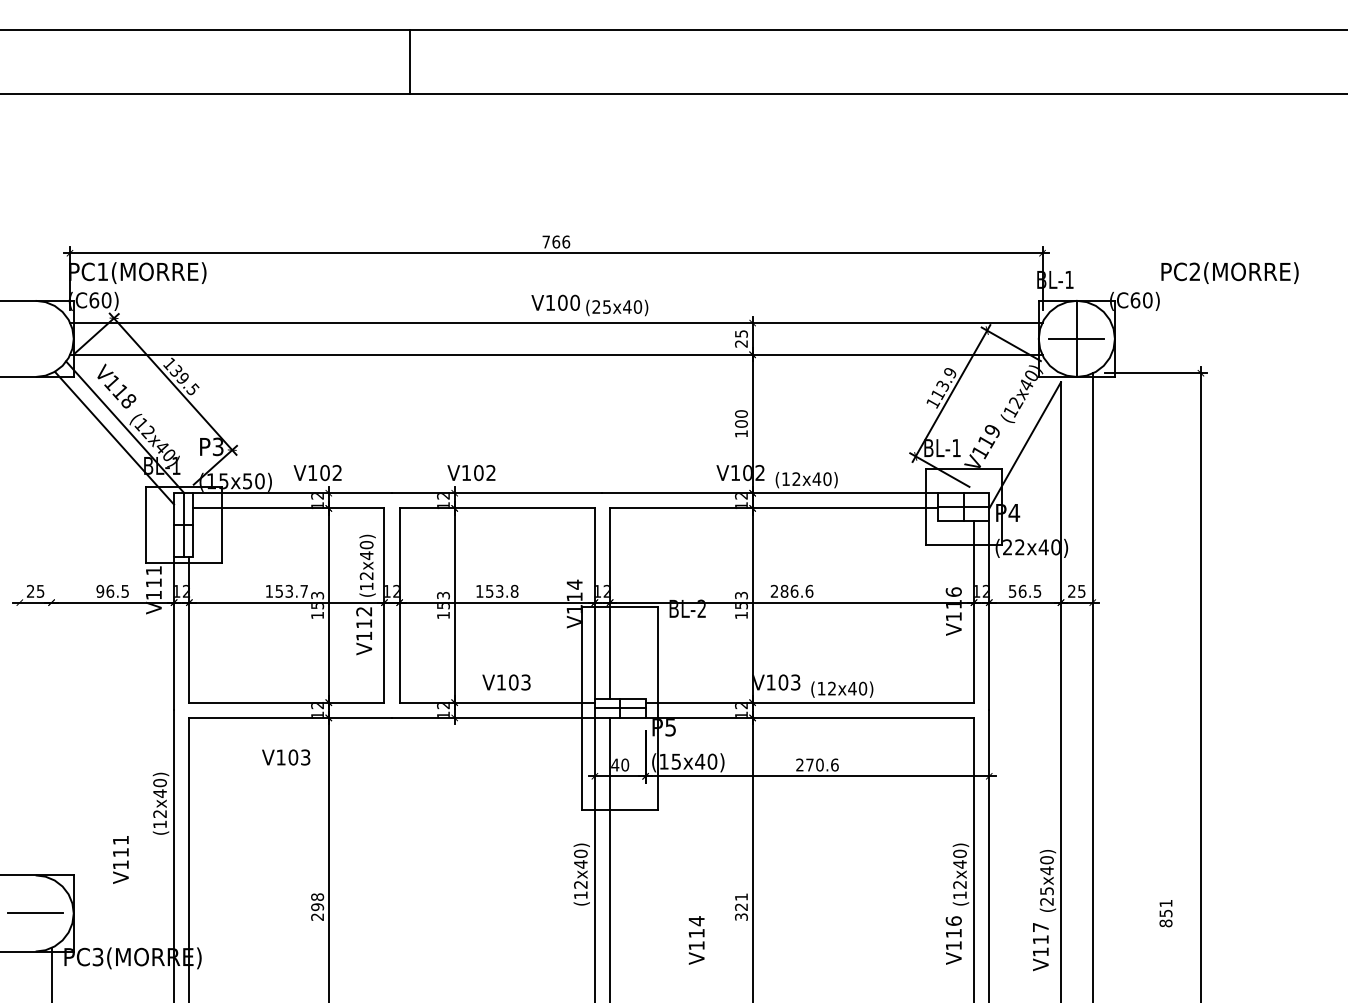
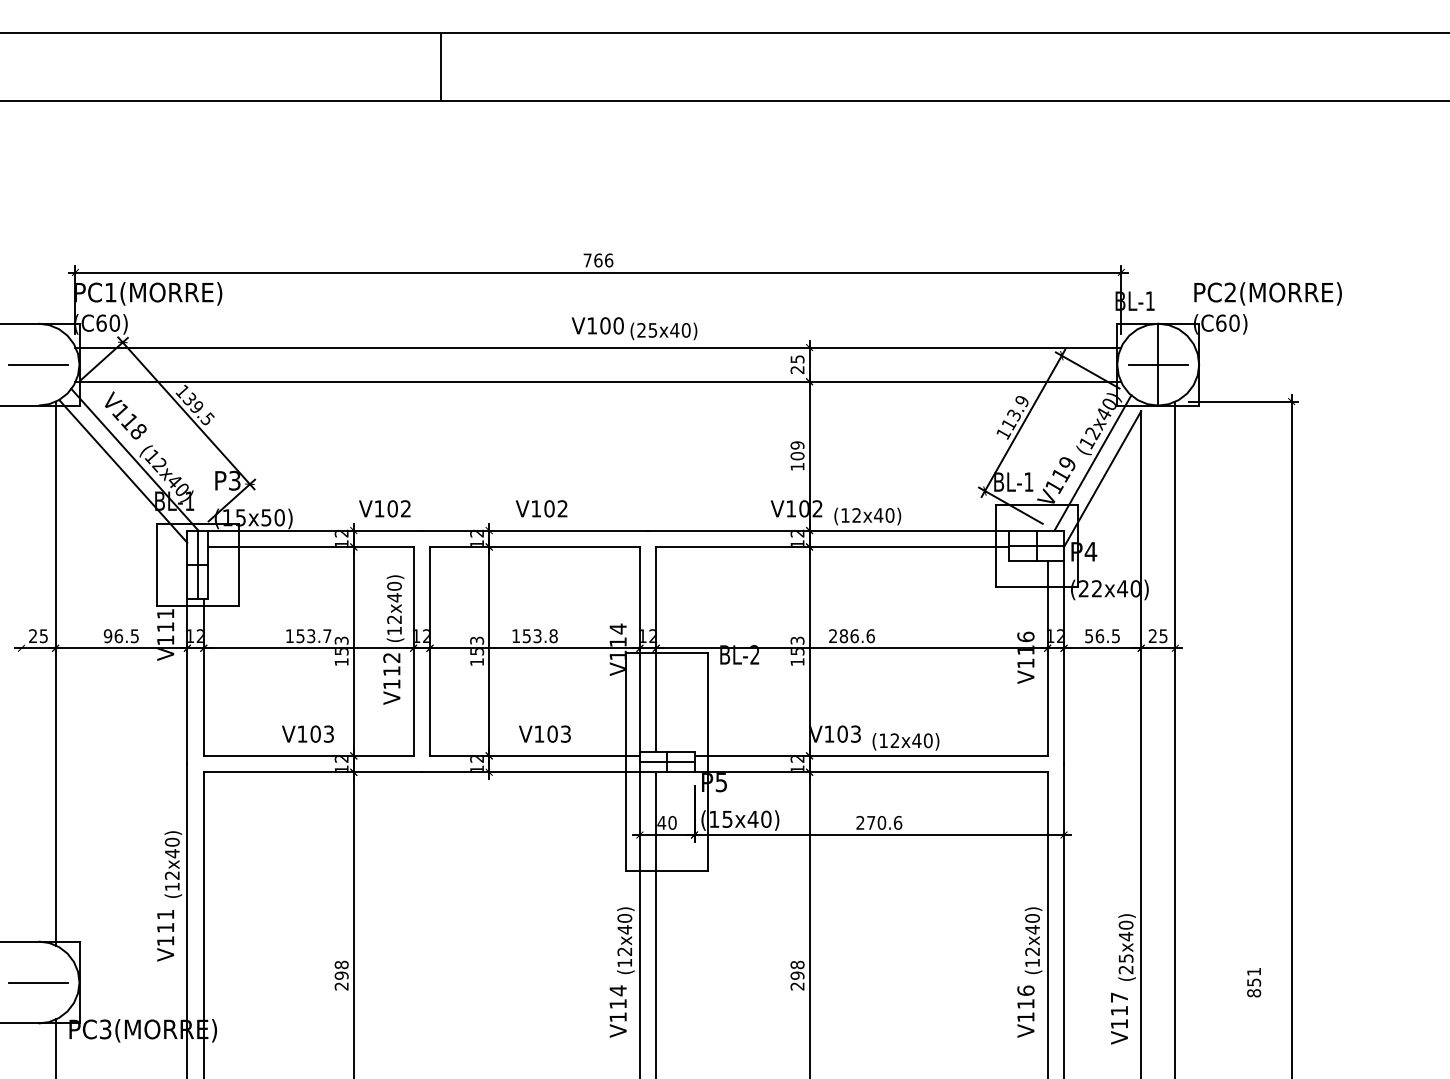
text: (1229, 272) -> (1267, 293), moved
line: (35, 338) -> (38, 364), added
text: (741, 413) -> (797, 444), 100 -> 109
line: (1015, 430) -> (1092, 463), added
text: (317, 472) -> (384, 508), moved
text: (471, 472) -> (541, 508), moved
line: (51, 626) -> (55, 673), added
text: (286, 757) -> (308, 734), moved
text: (120, 859) -> (165, 935), moved
text: (741, 906) -> (797, 975), 321 -> 298
text: (696, 940) -> (617, 1011), moved

